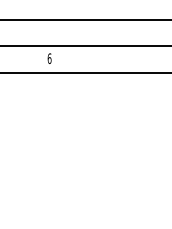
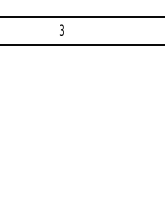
text: (49, 58) -> (61, 30), 6 -> 3

